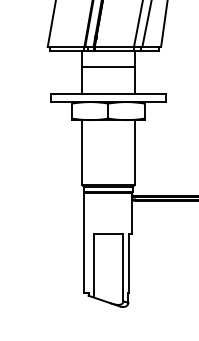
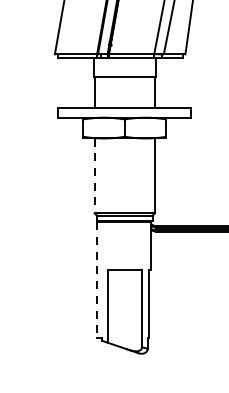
line: (82, 152) -> (94, 175), solid -> dashed
line: (83, 243) -> (96, 280), solid -> dashed

